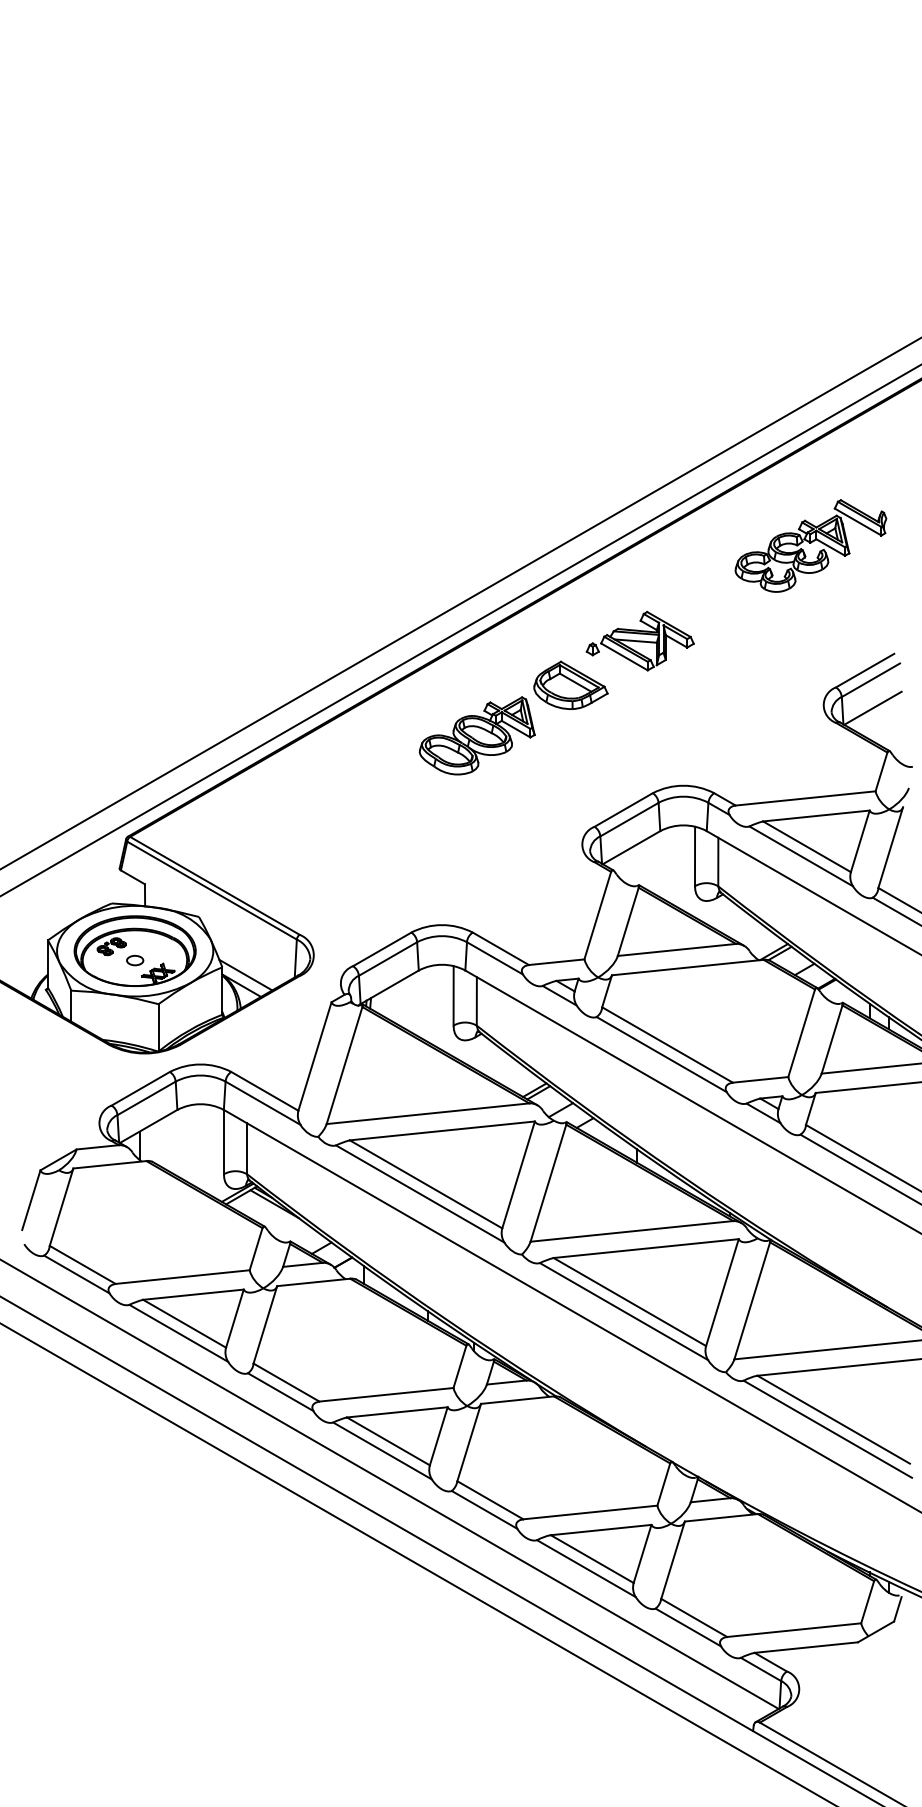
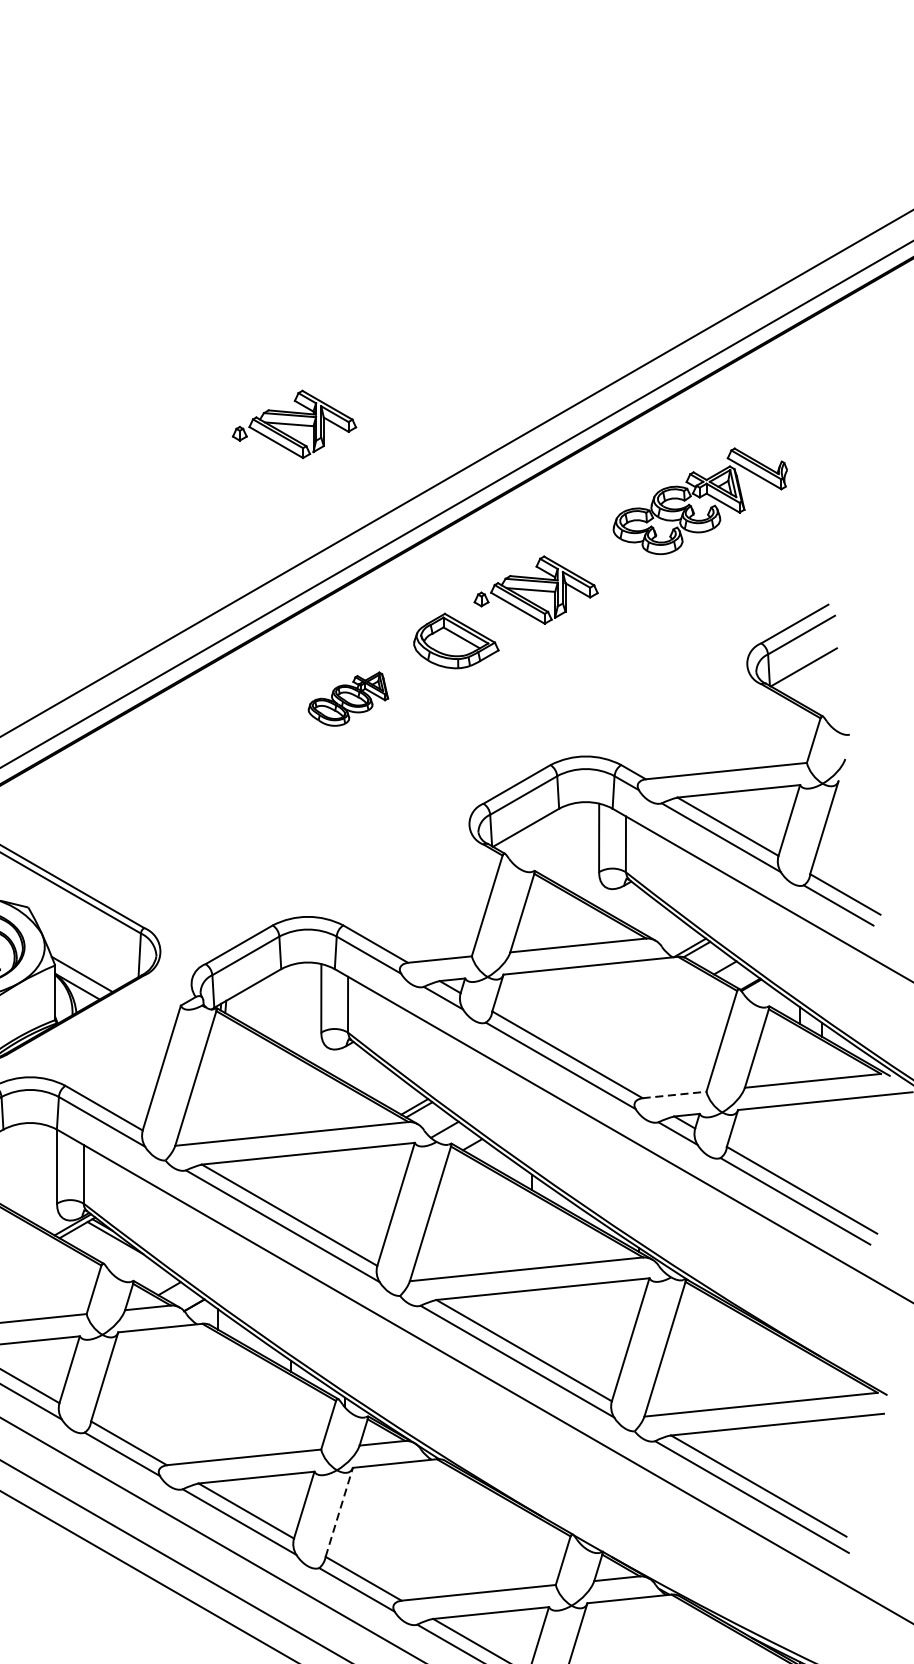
part: (429, 496) -> (293, 423), added
part: (810, 545) -> (699, 500), moved
part: (476, 735) -> (347, 698), size x0.6
line: (760, 1079) -> (674, 1094), solid -> dashed
line: (469, 1442) -> (339, 1512), solid -> dashed

